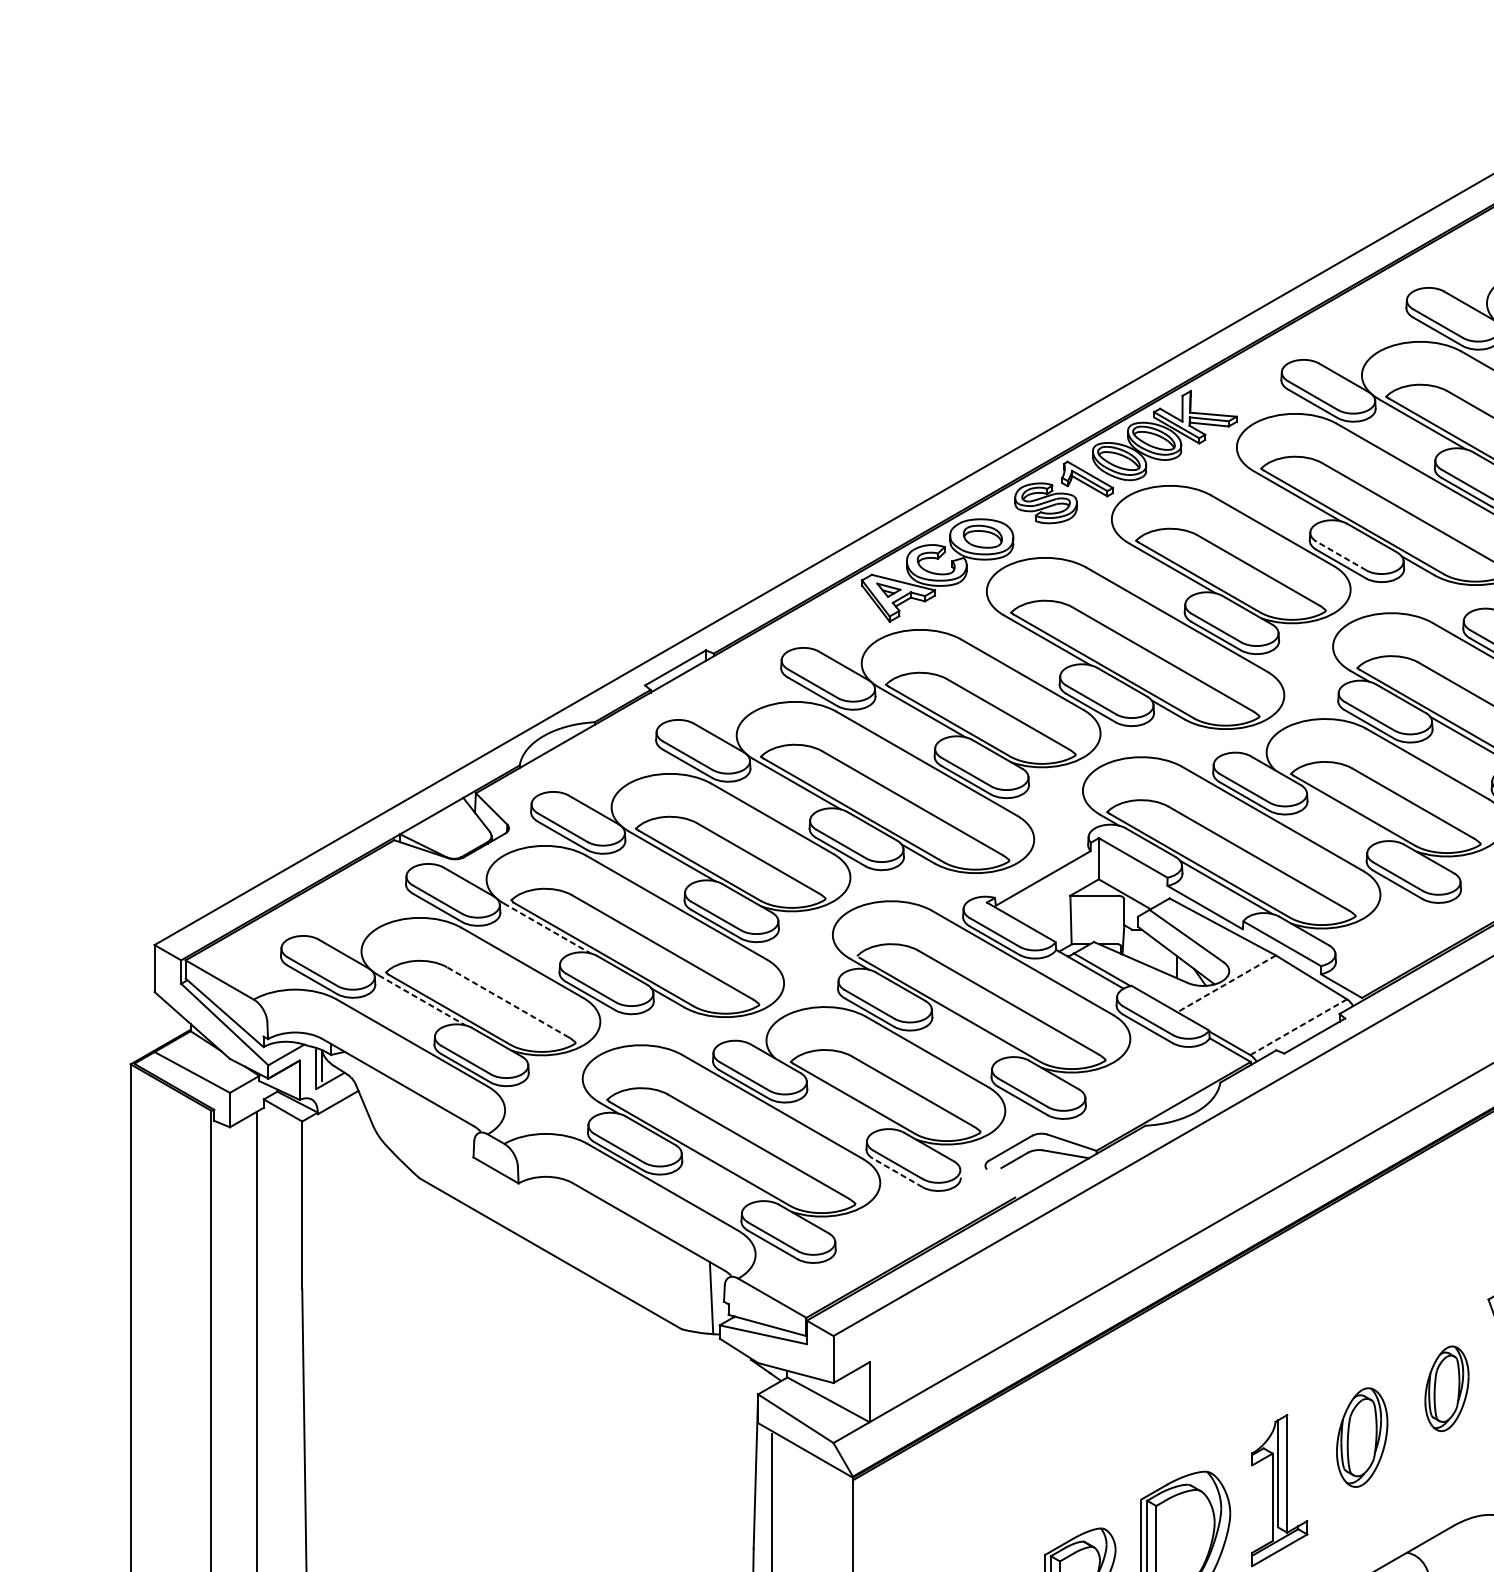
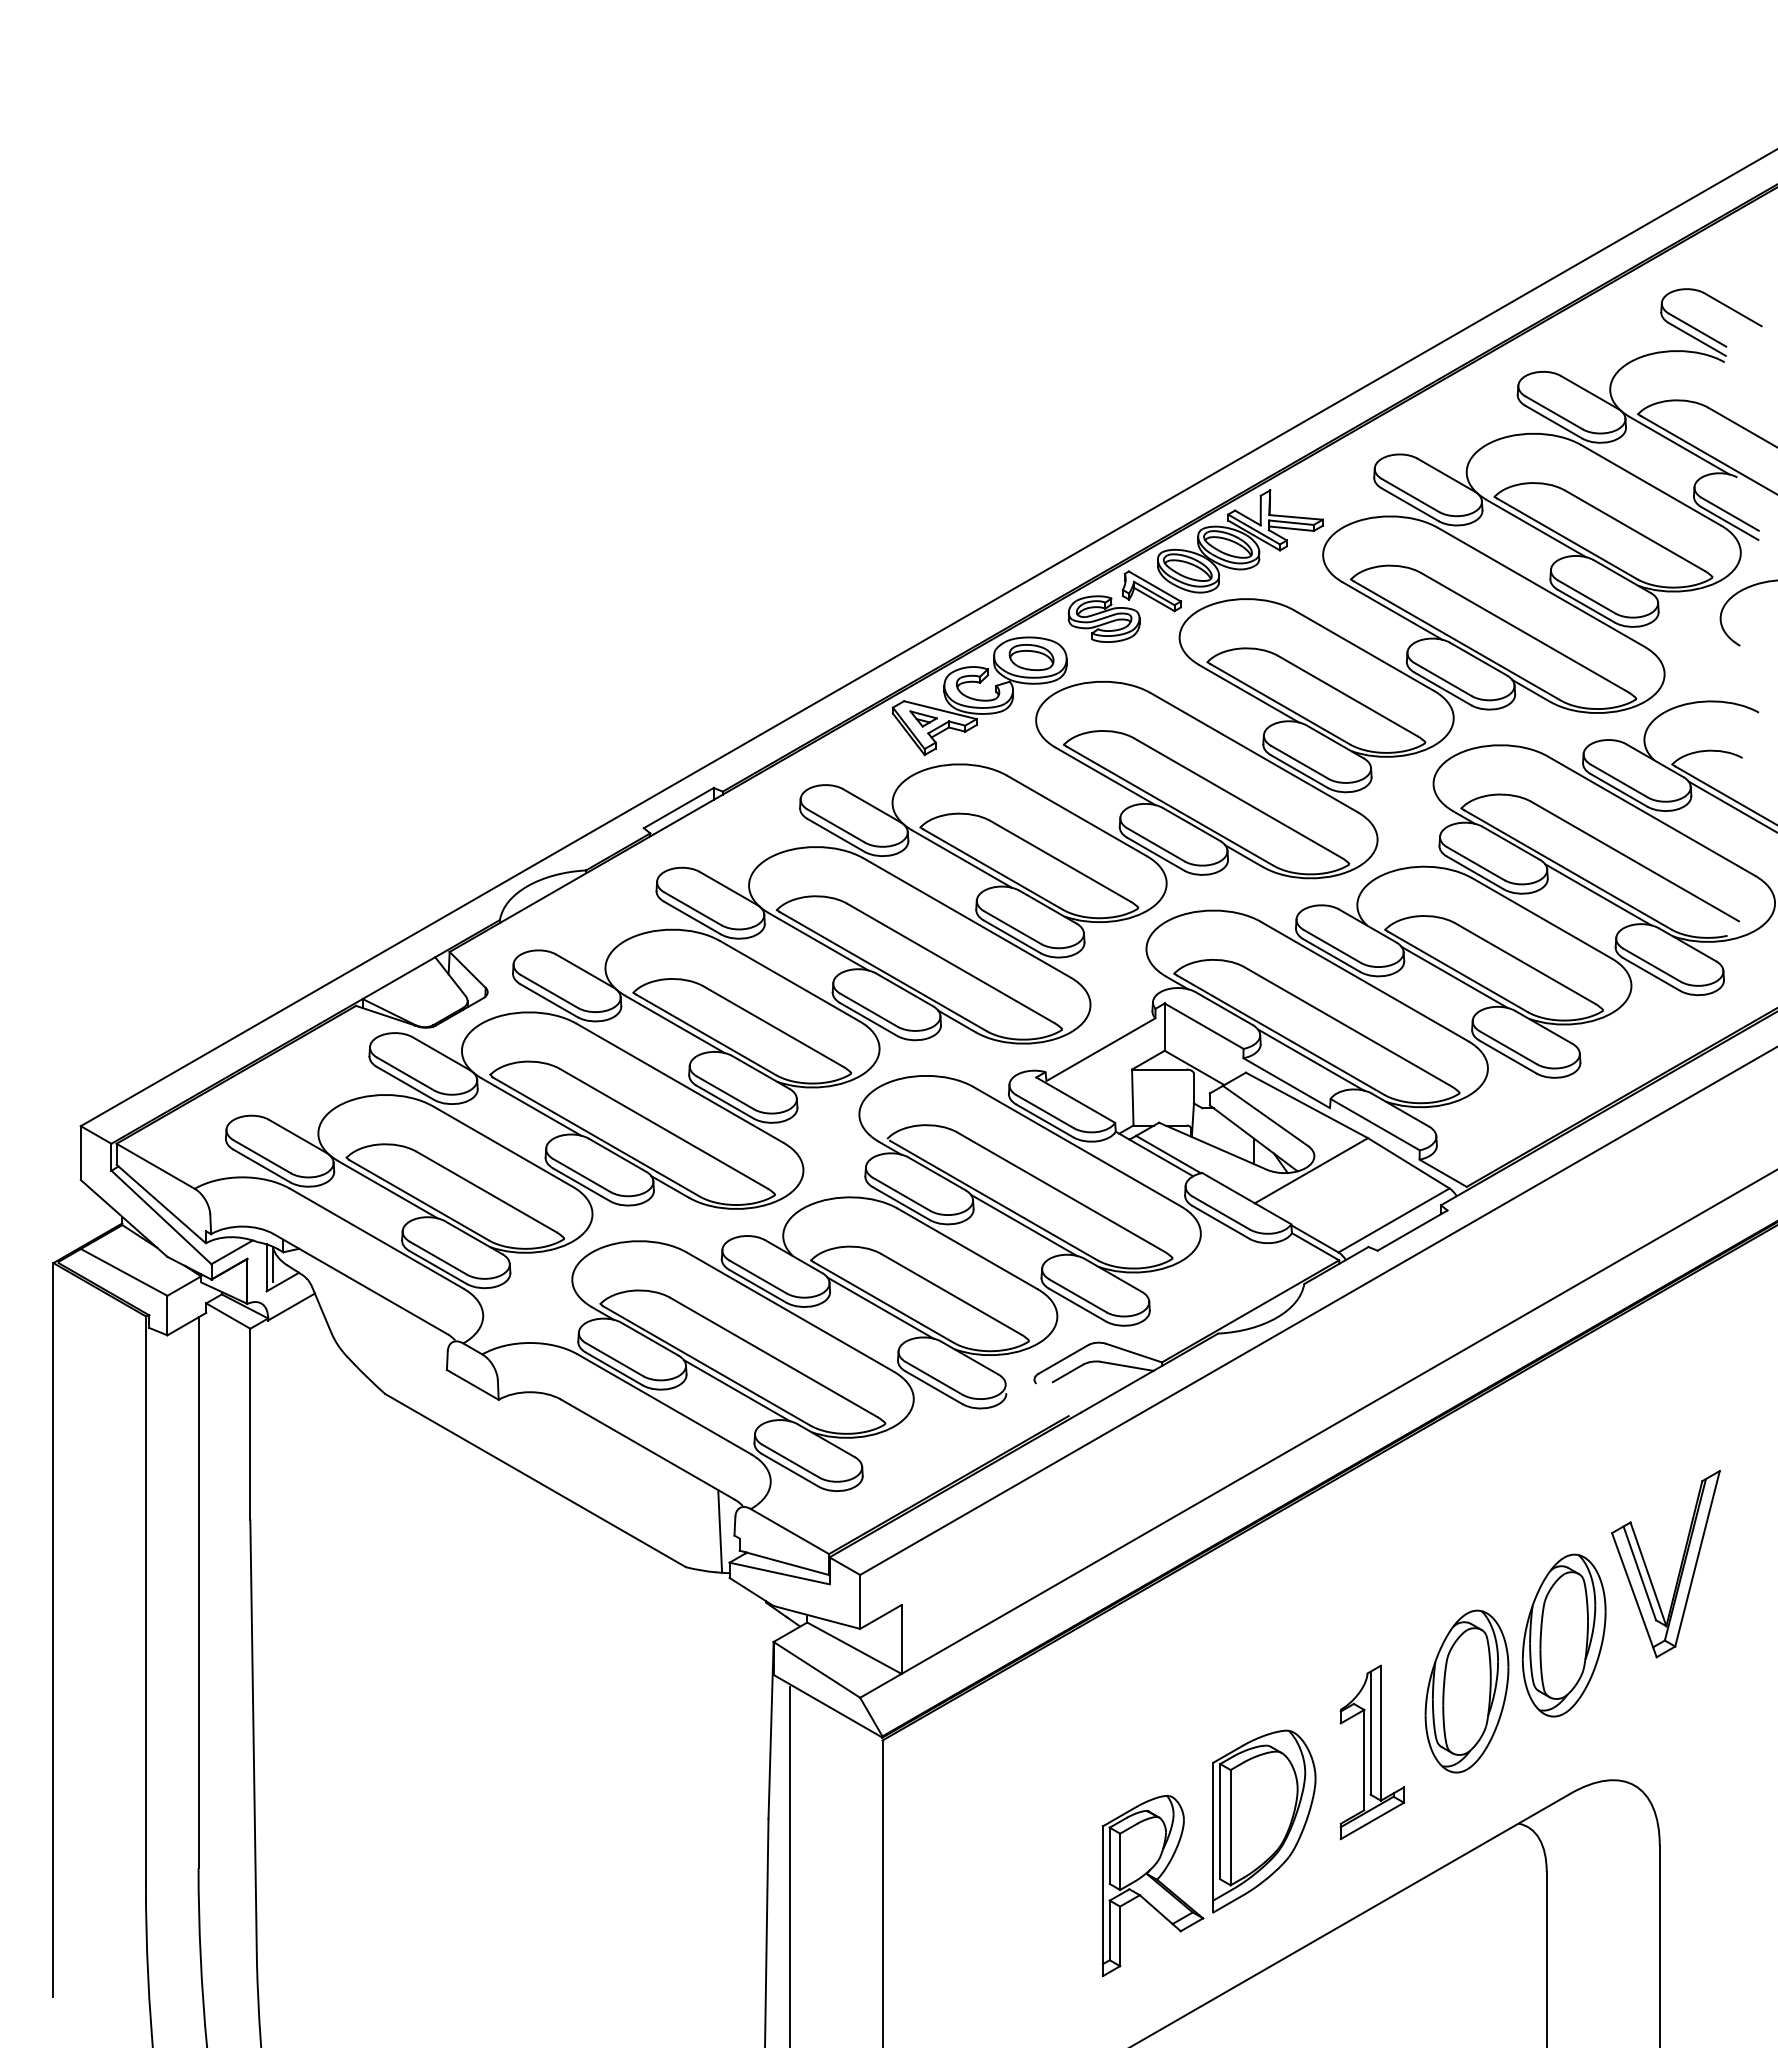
line: (1341, 555) -> (1443, 679), dashed -> solid
line: (1351, 815) -> (1454, 977), added
line: (547, 928) -> (531, 1107), dashed -> solid
line: (1226, 983) -> (1311, 1170), dashed -> solid
line: (421, 1000) -> (387, 1189), dashed -> solid
line: (507, 1001) -> (486, 1191), dashed -> solid
line: (1298, 1027) -> (1393, 1220), dashed -> solid
line: (976, 1031) -> (1024, 1225), added
line: (851, 1103) -> (880, 1307), added
line: (898, 1172) -> (934, 1387), dashed -> solid
line: (725, 1175) -> (736, 1390), added
part: (1447, 1388) -> (1564, 1635), size x1.67
part: (1361, 1437) -> (1466, 1691), size x1.43

